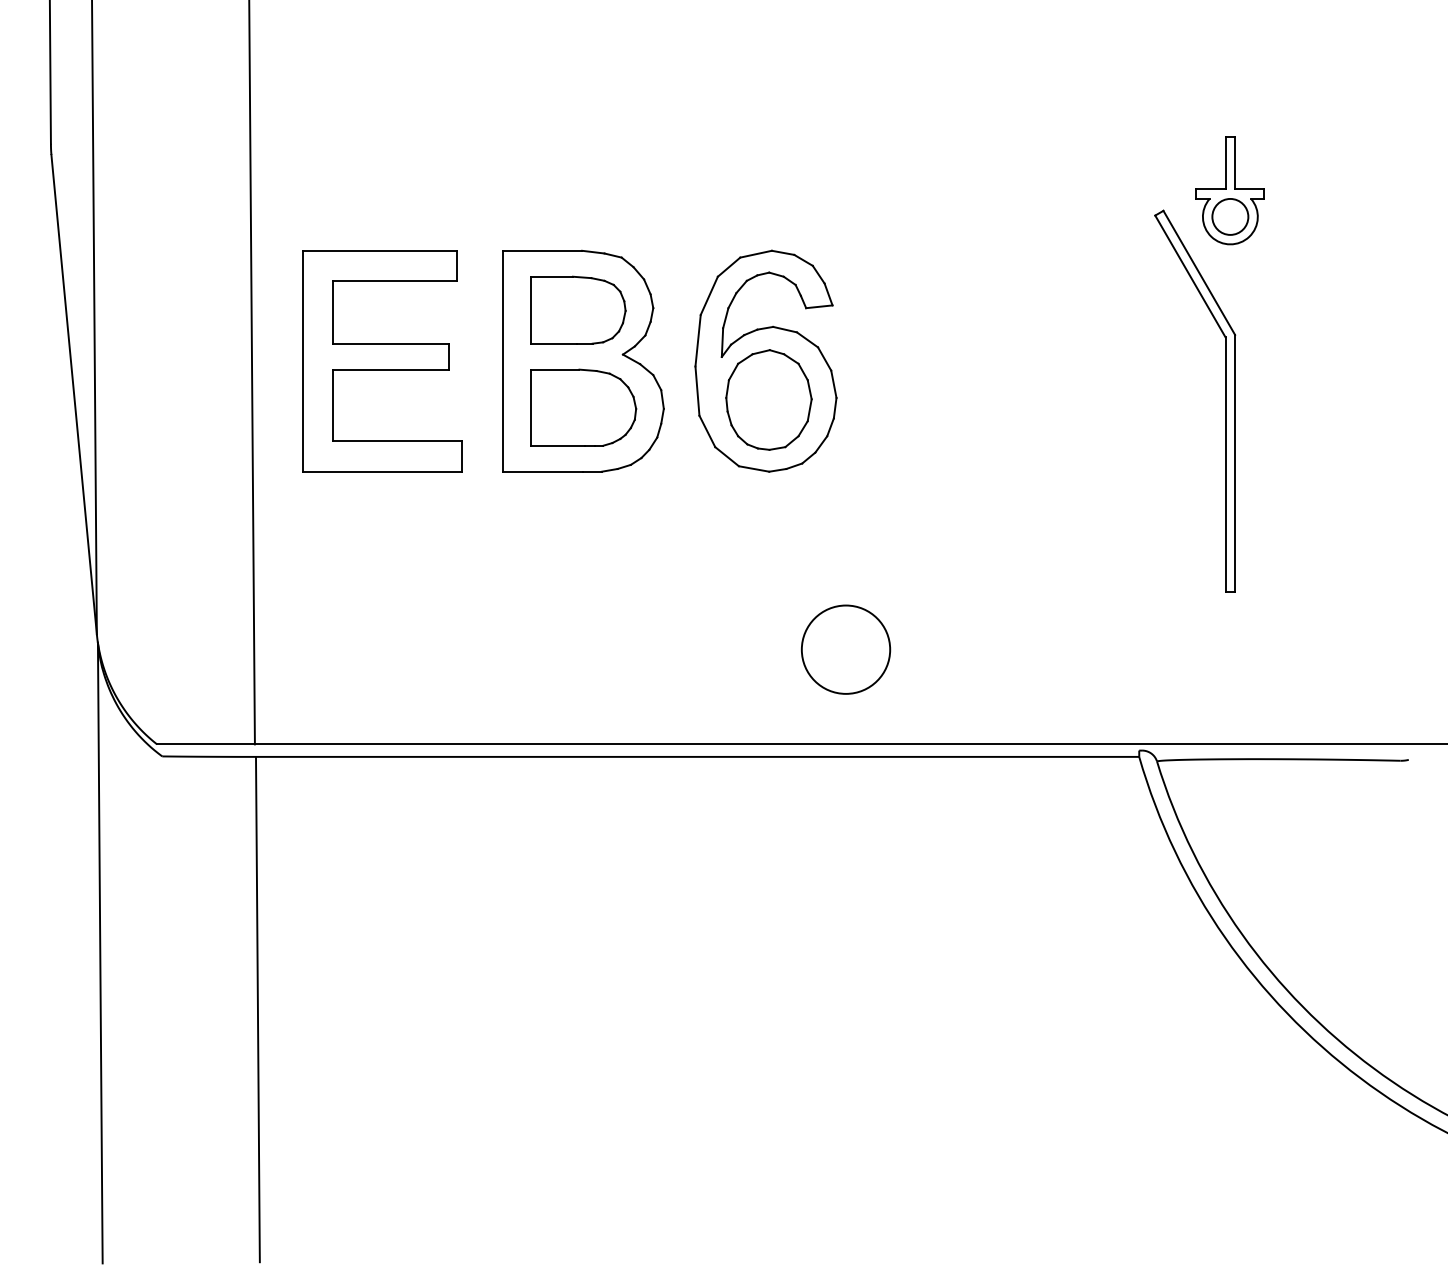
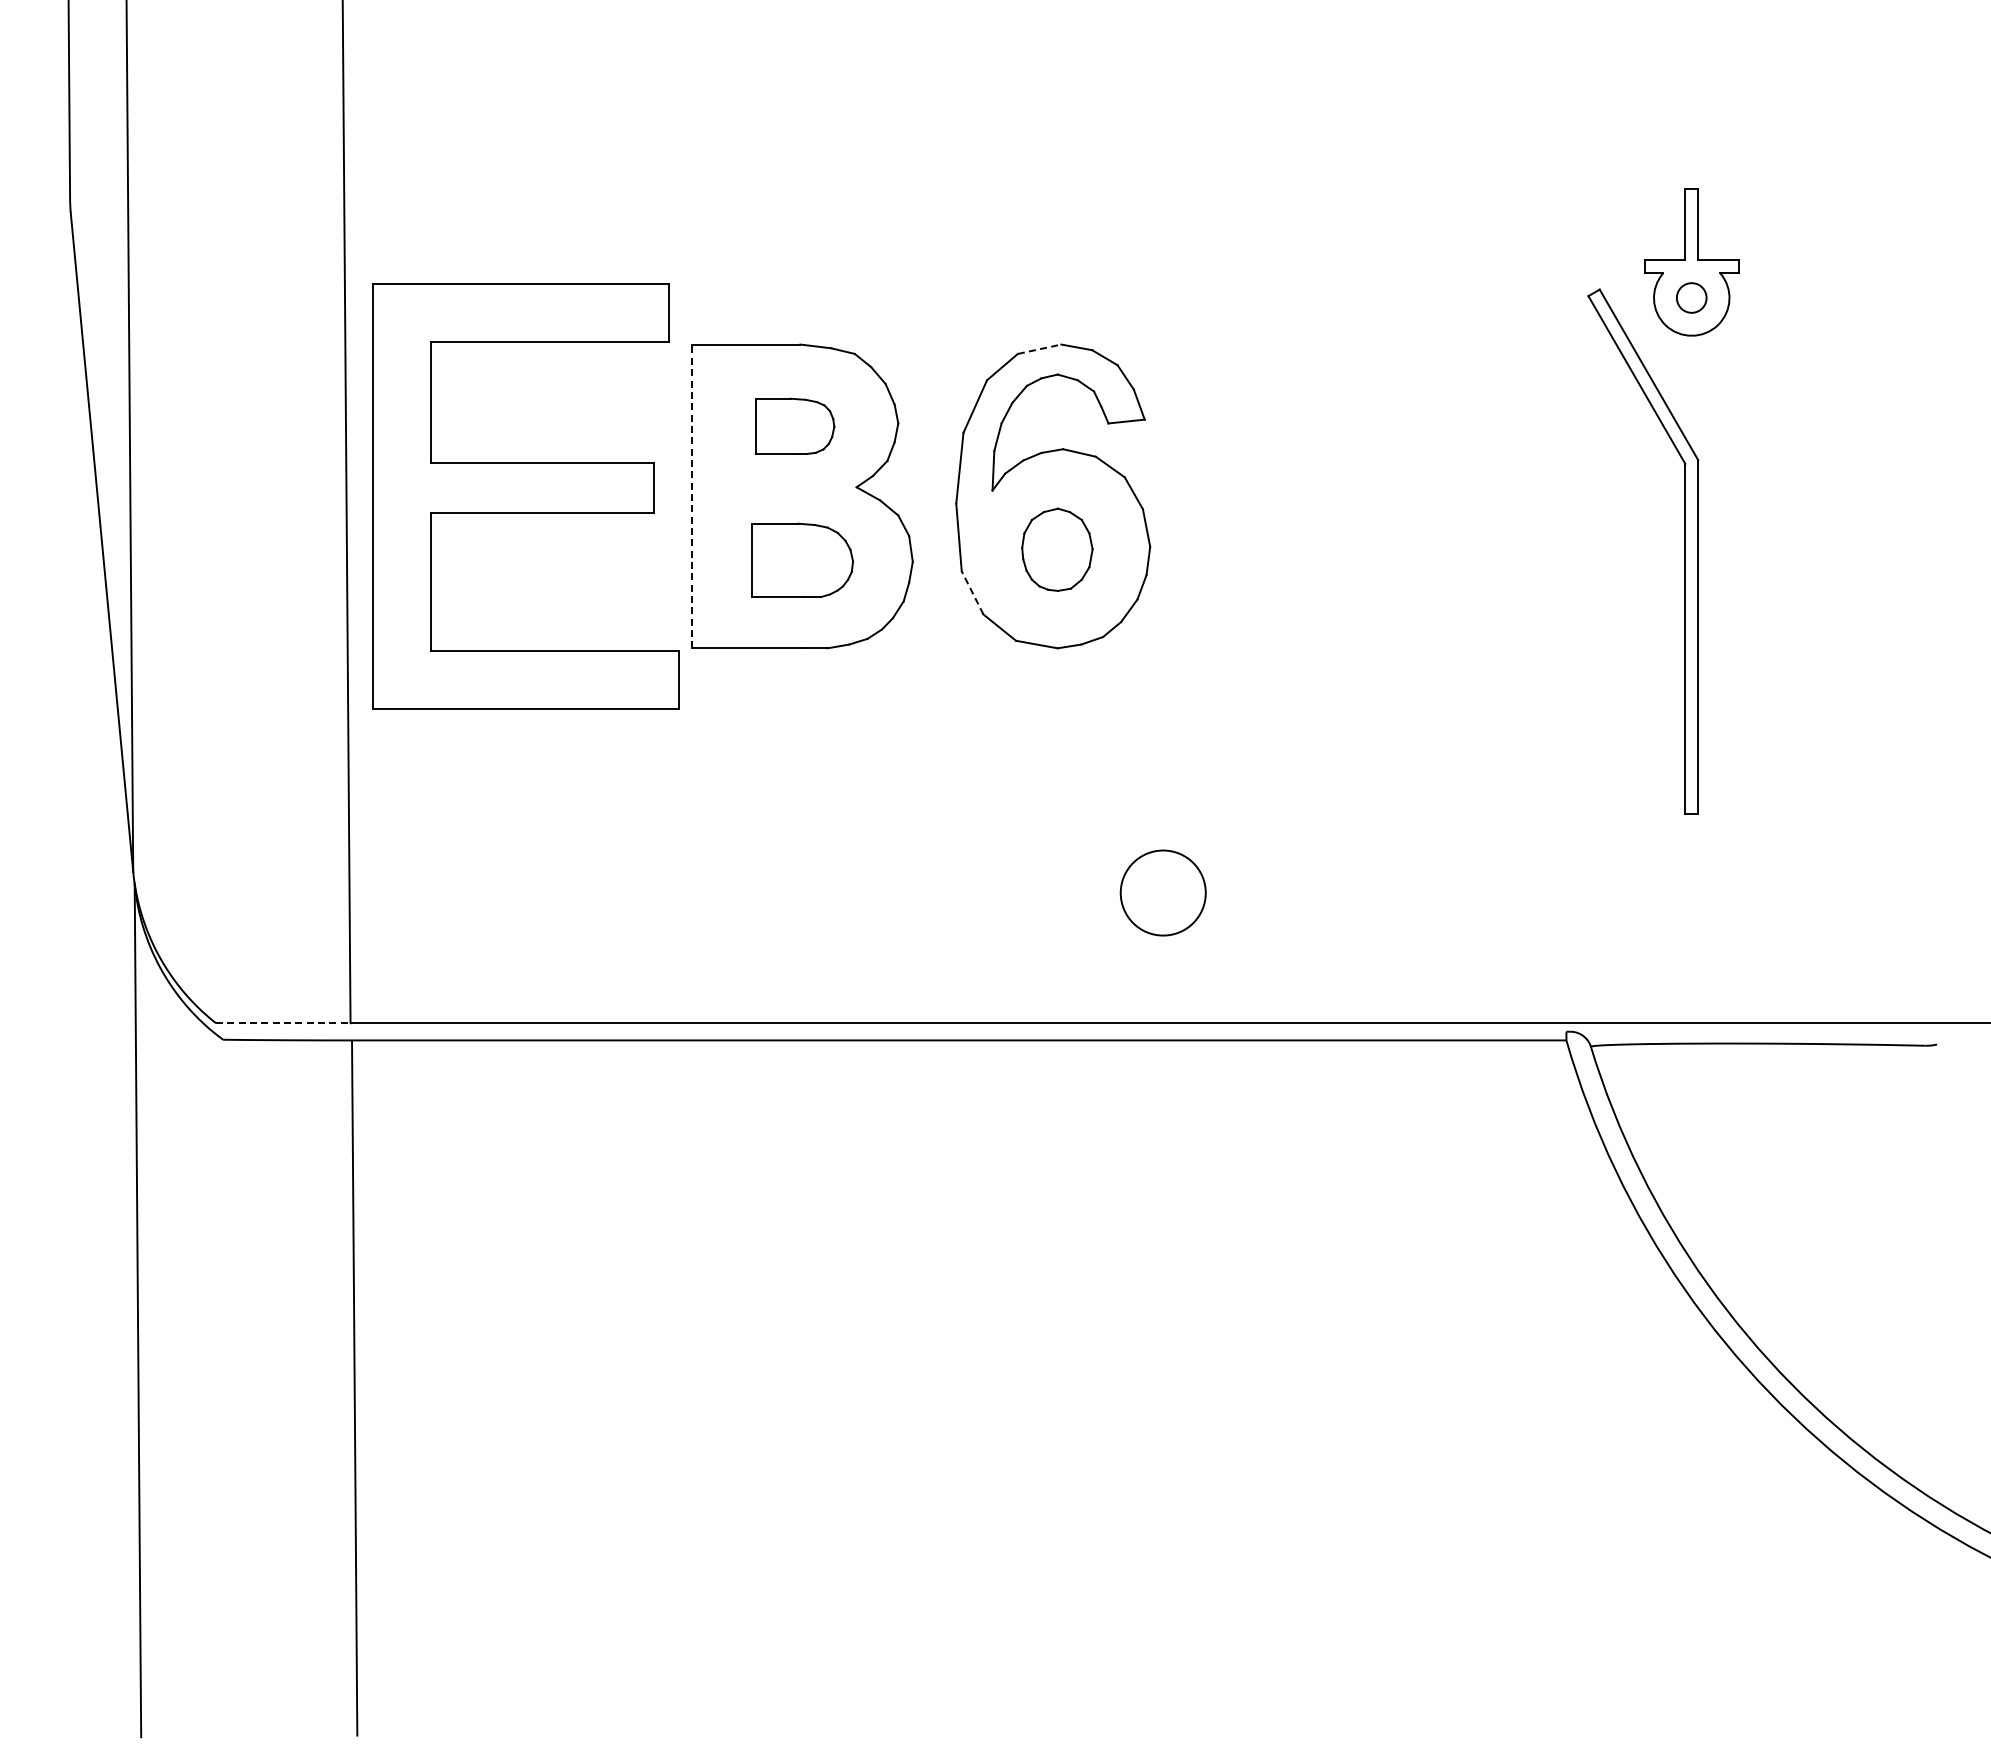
circle: (1230, 216) -> (1691, 297), size x0.6
line: (756, 254) -> (1040, 349), solid -> dashed
part: (578, 310) -> (795, 426), size x0.6
part: (382, 361) -> (525, 496), size x1.4
line: (502, 361) -> (691, 496), solid -> dashed
part: (769, 399) -> (1057, 549), size x0.6
part: (583, 407) -> (802, 560), size x0.7
line: (707, 431) -> (972, 592), solid -> dashed
circle: (846, 649) -> (1163, 892), size x0.7
line: (206, 744) -> (283, 1023), solid -> dashed

